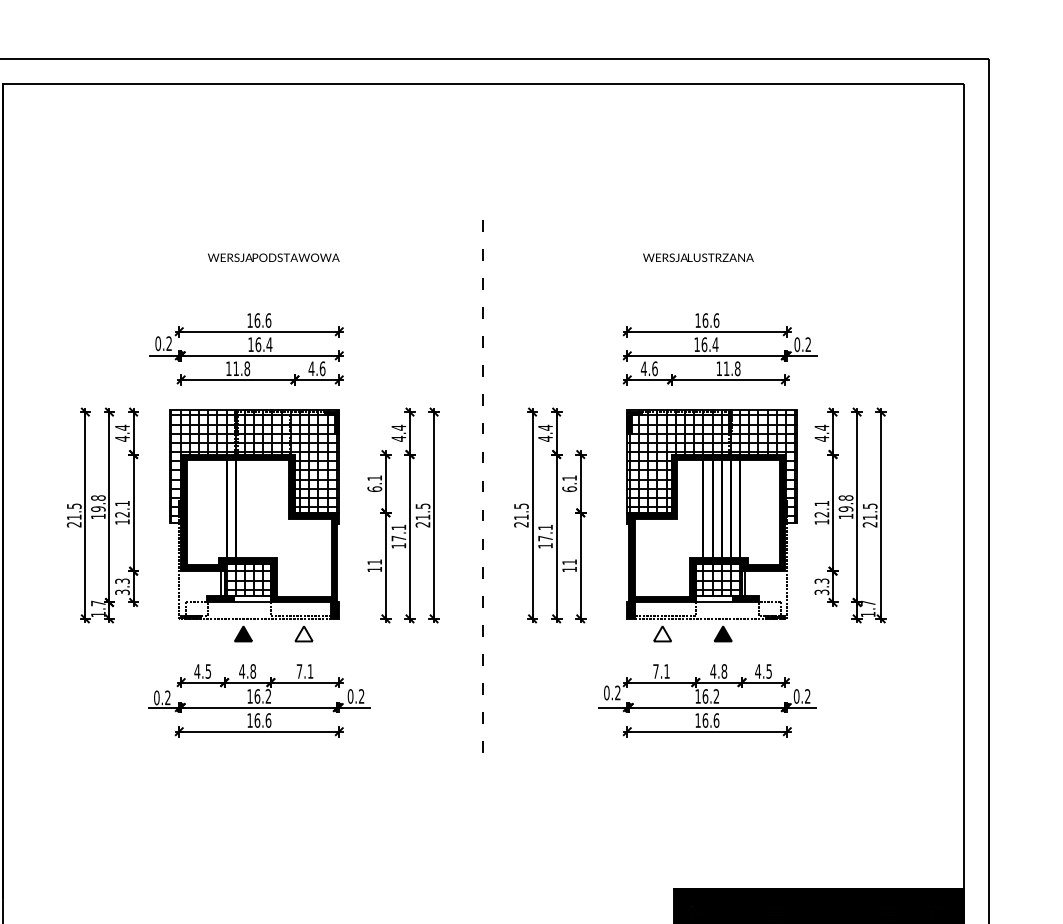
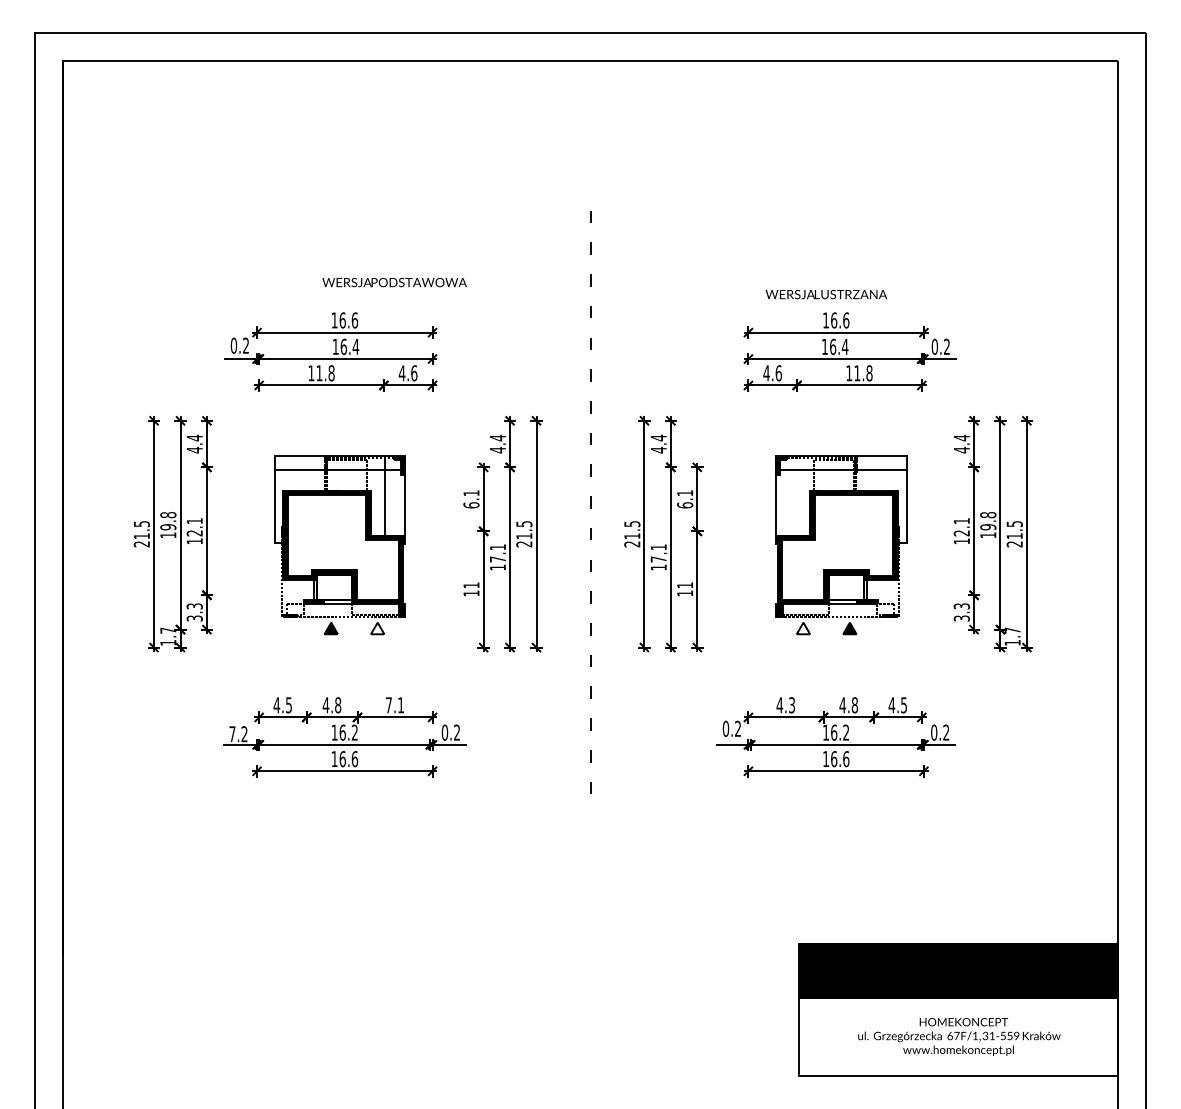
text: (273, 257) -> (394, 282), moved
text: (697, 257) -> (825, 294), moved
part: (254, 525) -> (339, 545), size x0.7
part: (712, 525) -> (841, 545), size x0.7
text: (661, 671) -> (785, 705), 7.1 -> 4.3
text: (156, 698) -> (232, 734), 0.2 -> 7.2

